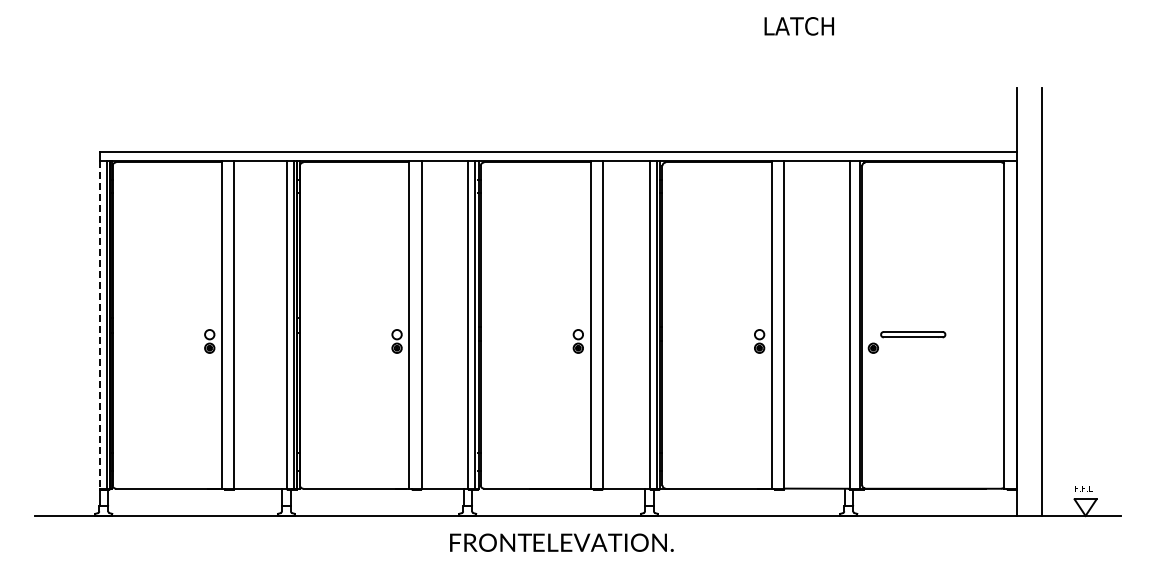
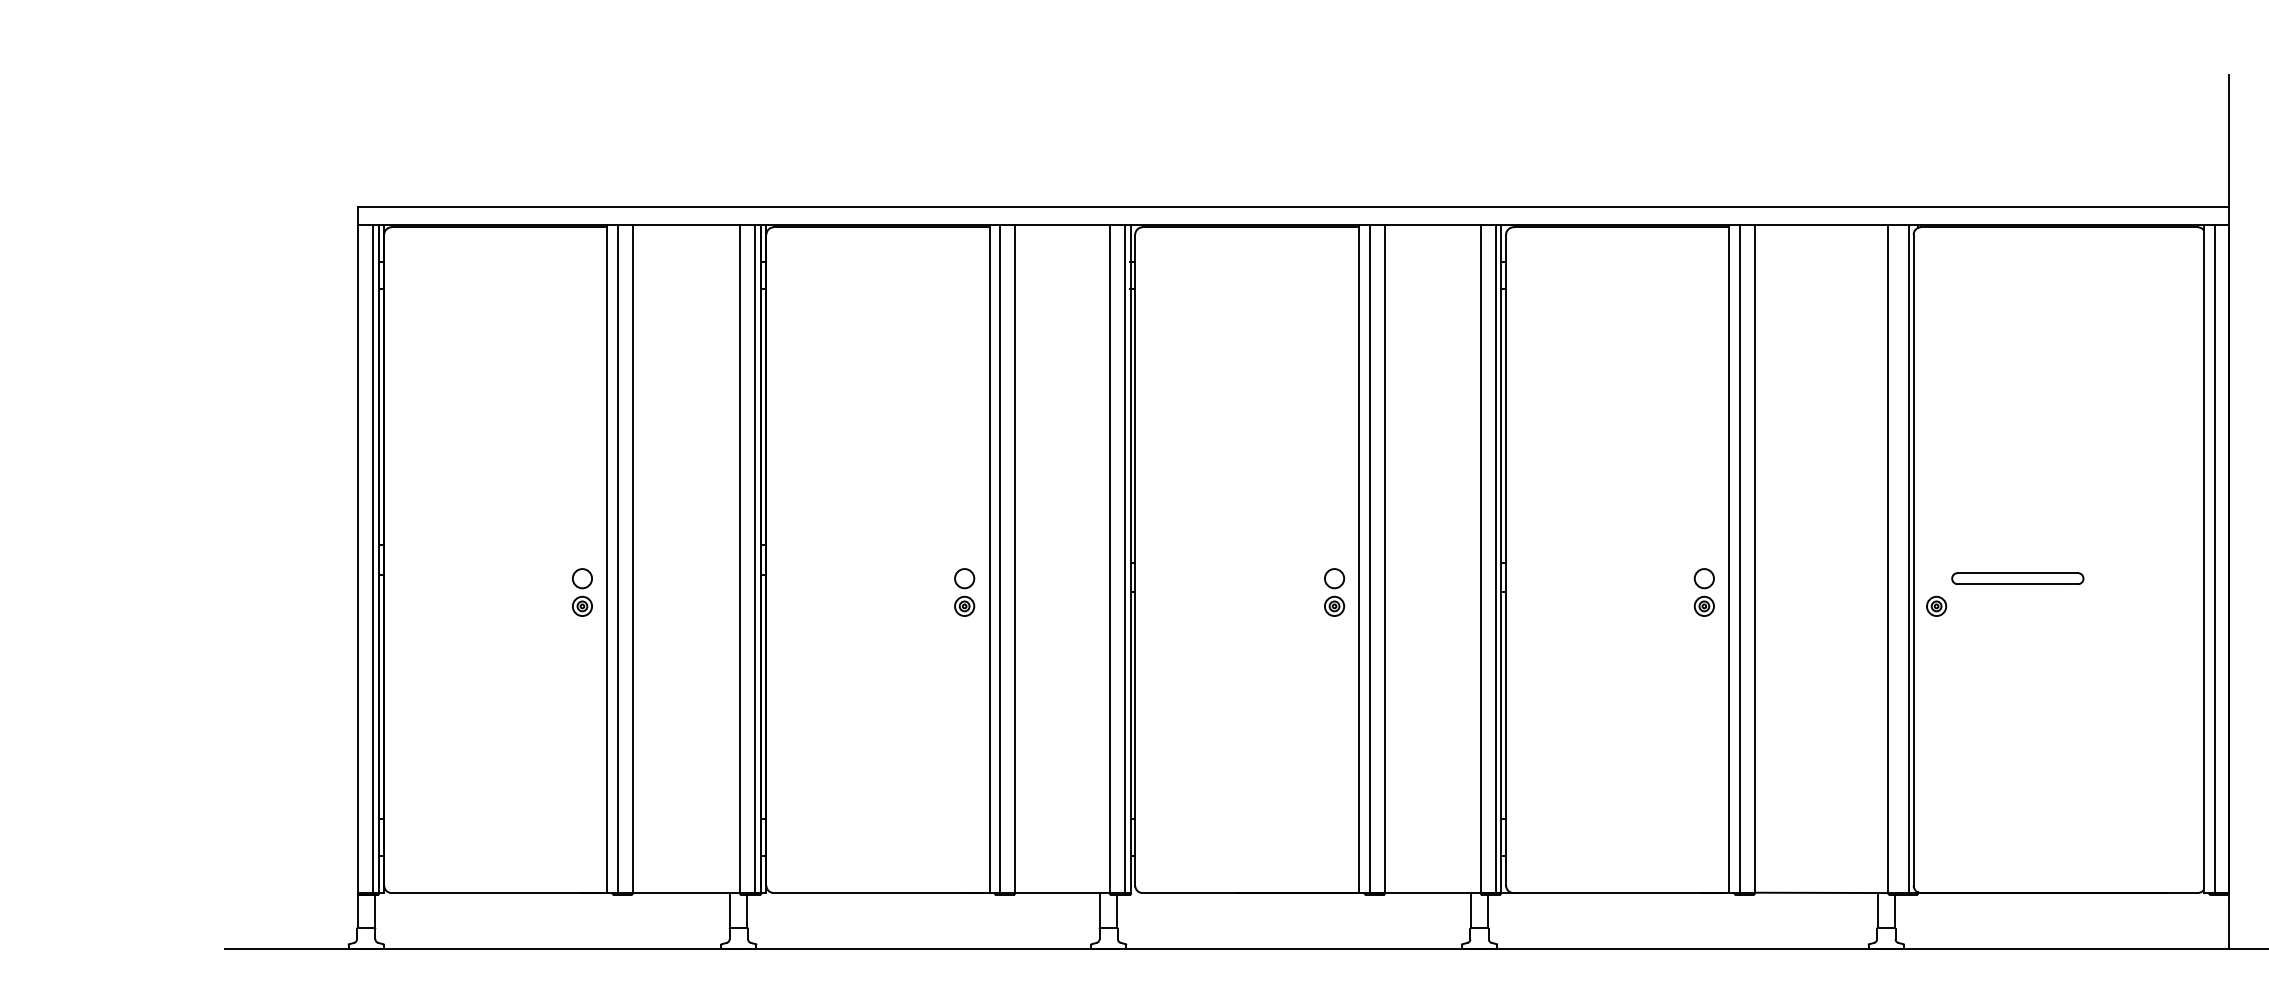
line: (227, 324) -> (618, 557), added
line: (414, 324) -> (1000, 557), added
line: (595, 324) -> (1369, 557), added
line: (777, 324) -> (1740, 557), added
line: (1009, 324) -> (2214, 557), added
line: (99, 325) -> (357, 559), dashed -> solid

